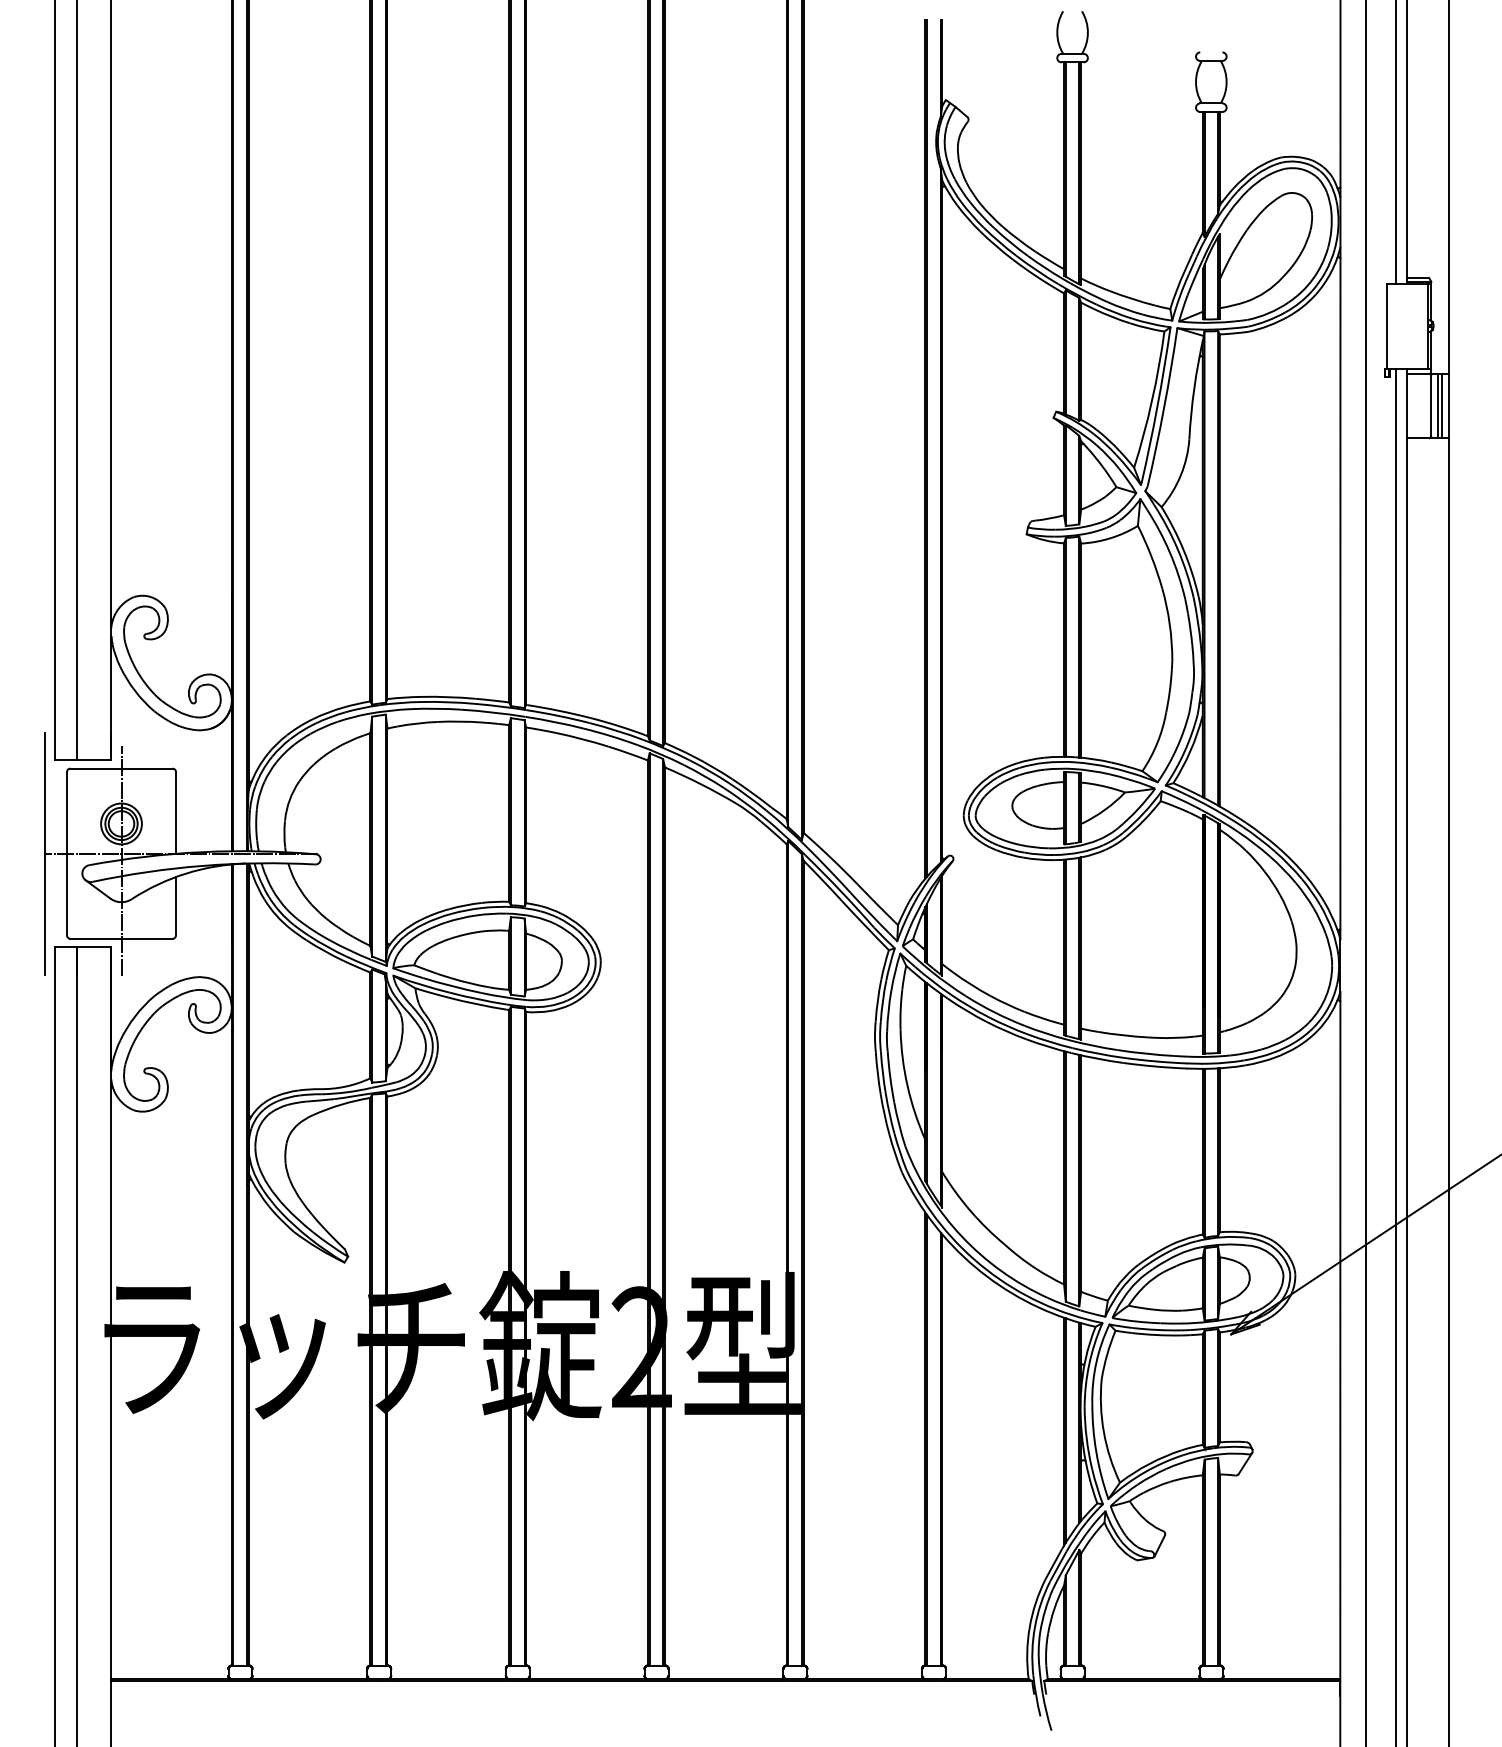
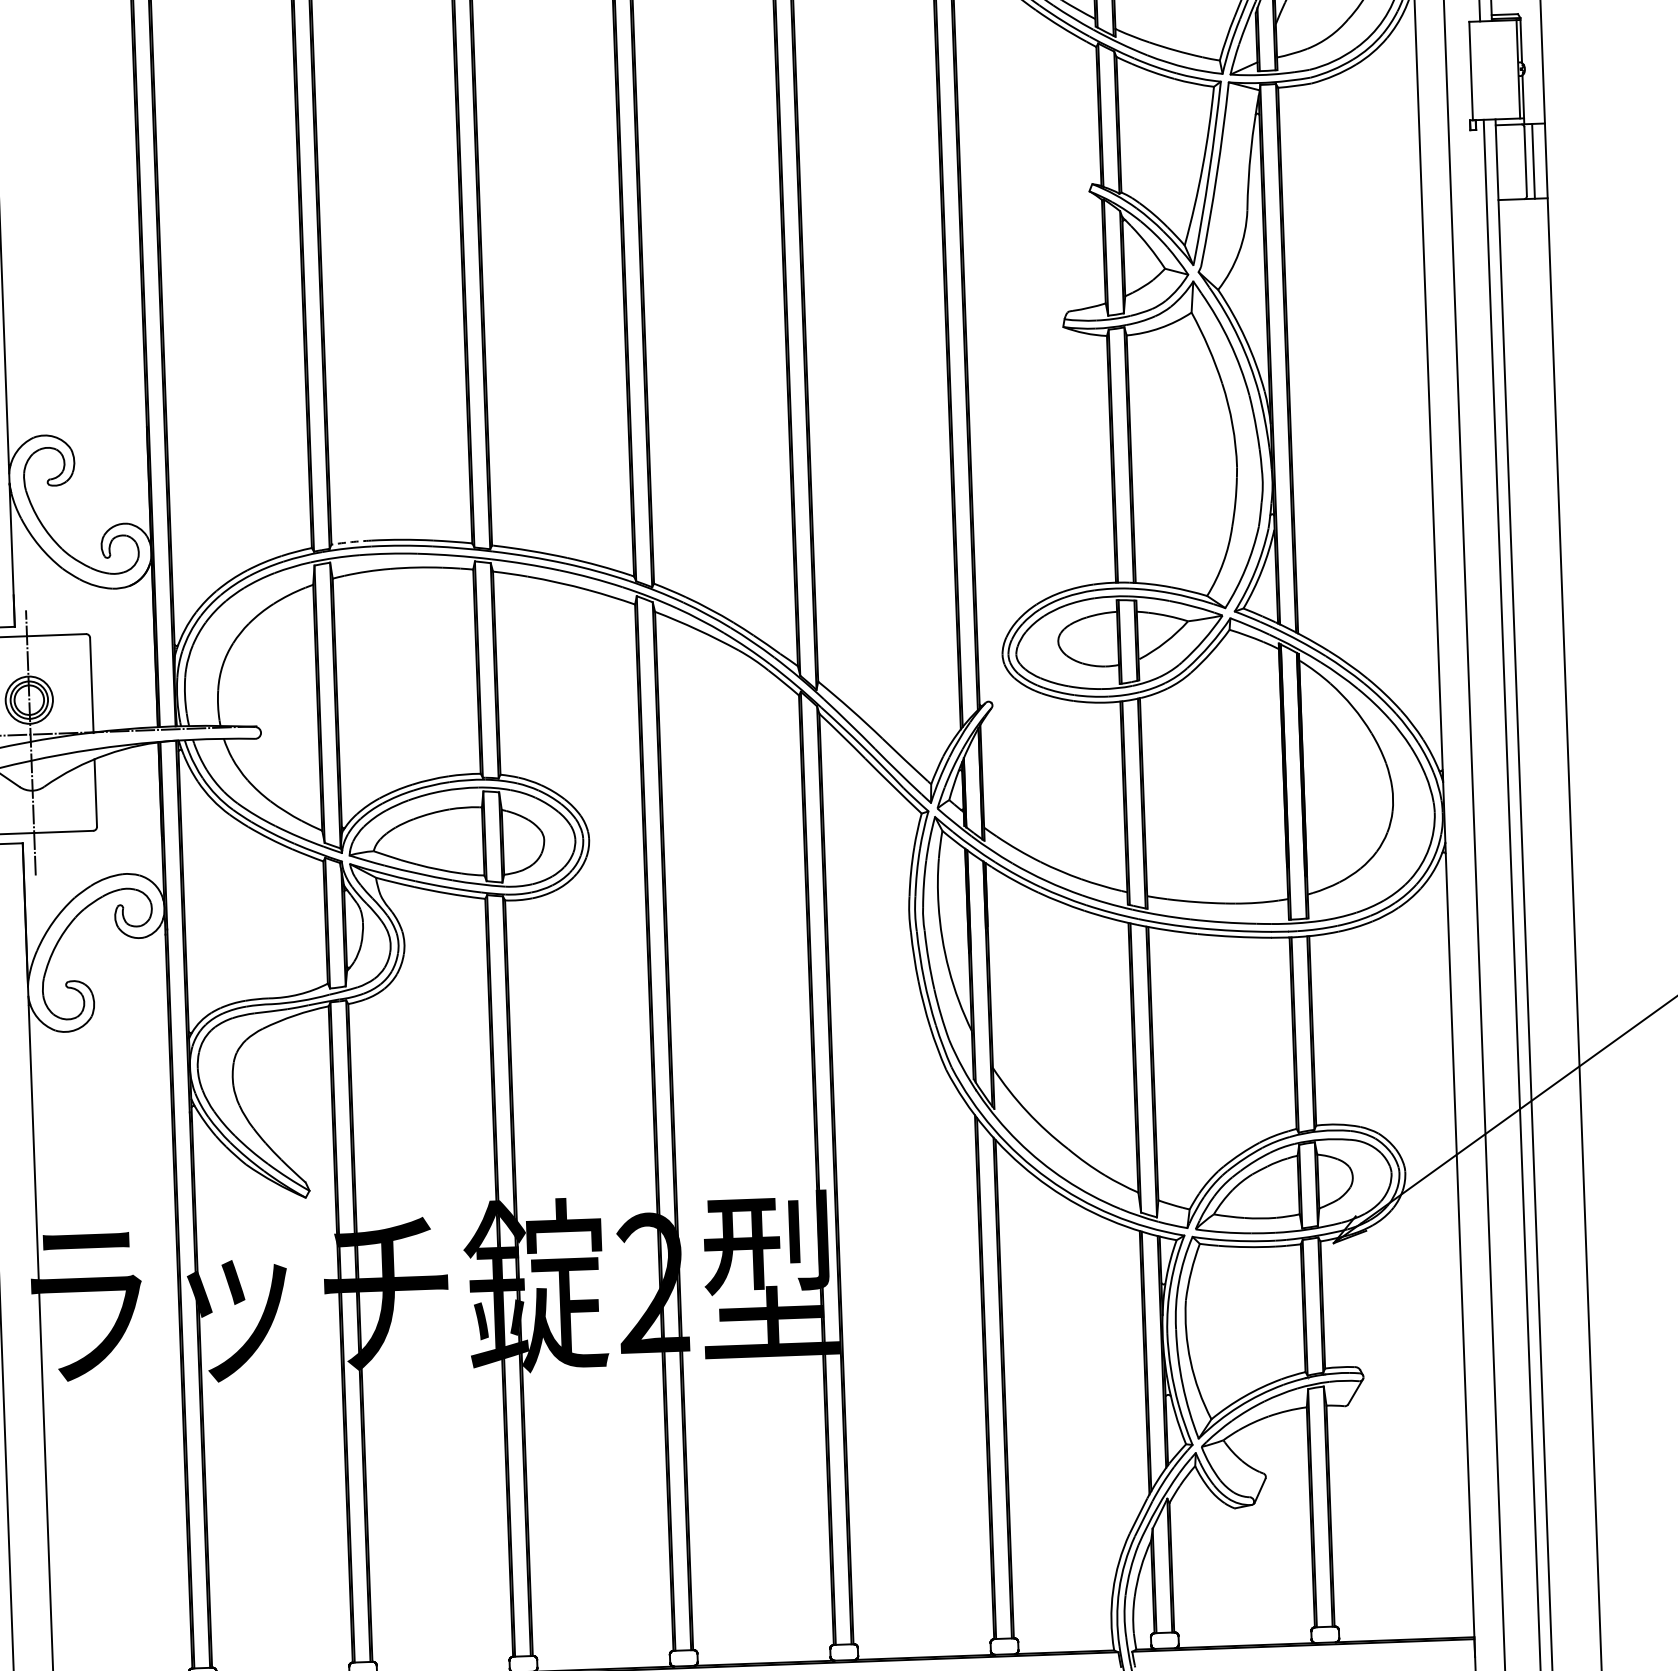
line: (1442, 405) -> (1538, 160), removed
arc: (404, 697) -> (351, 542), solid -> dashed

